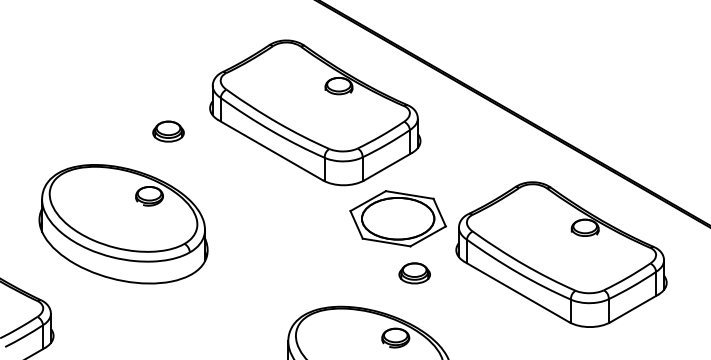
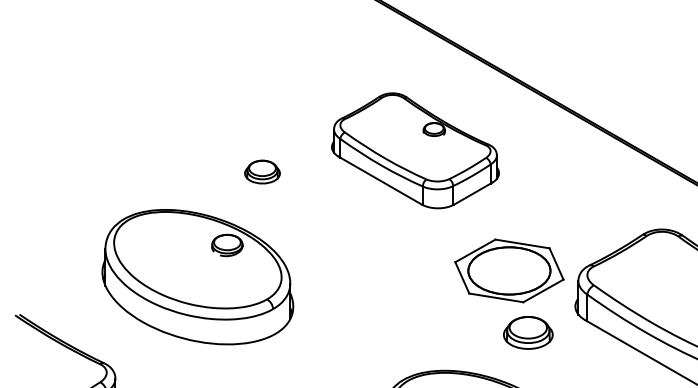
part: (315, 112) -> (415, 150), size x0.7
part: (168, 131) -> (262, 171), moved
part: (414, 273) -> (527, 333), size x1.4

